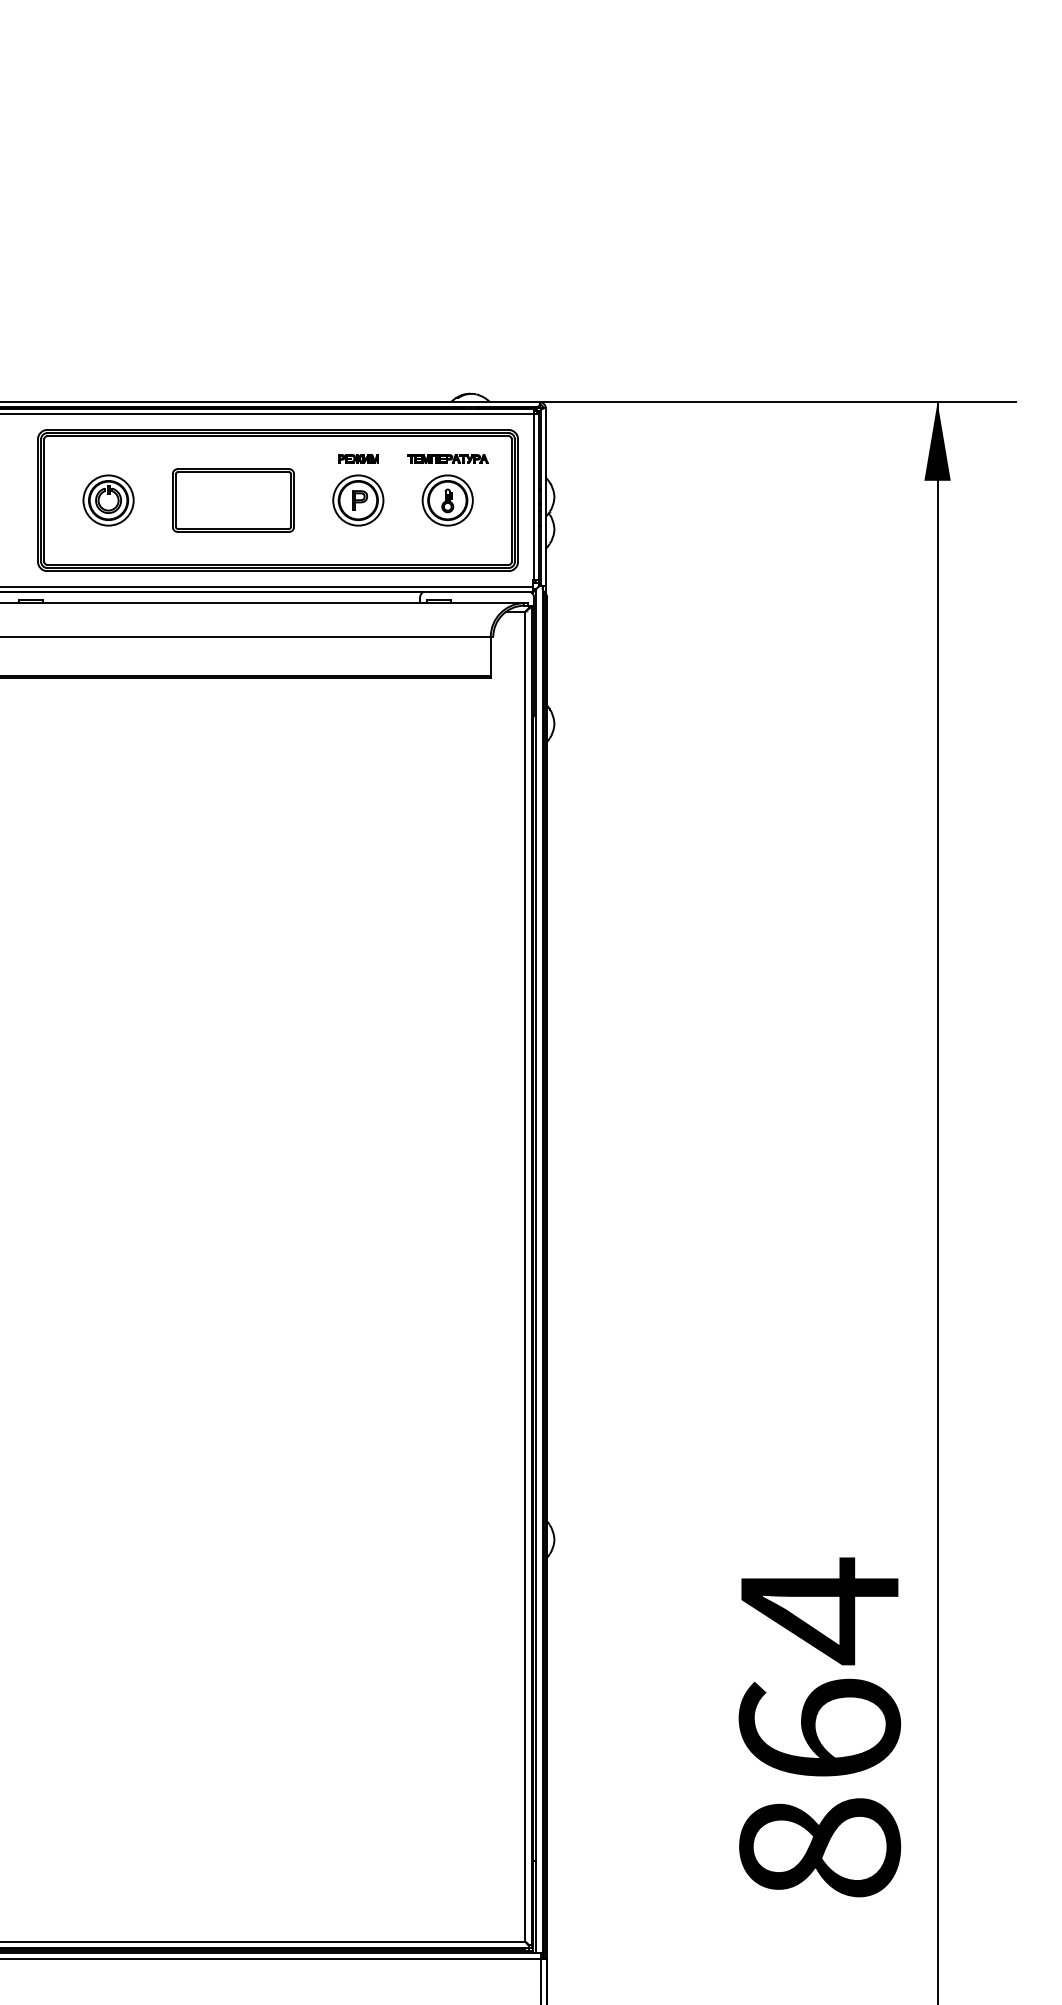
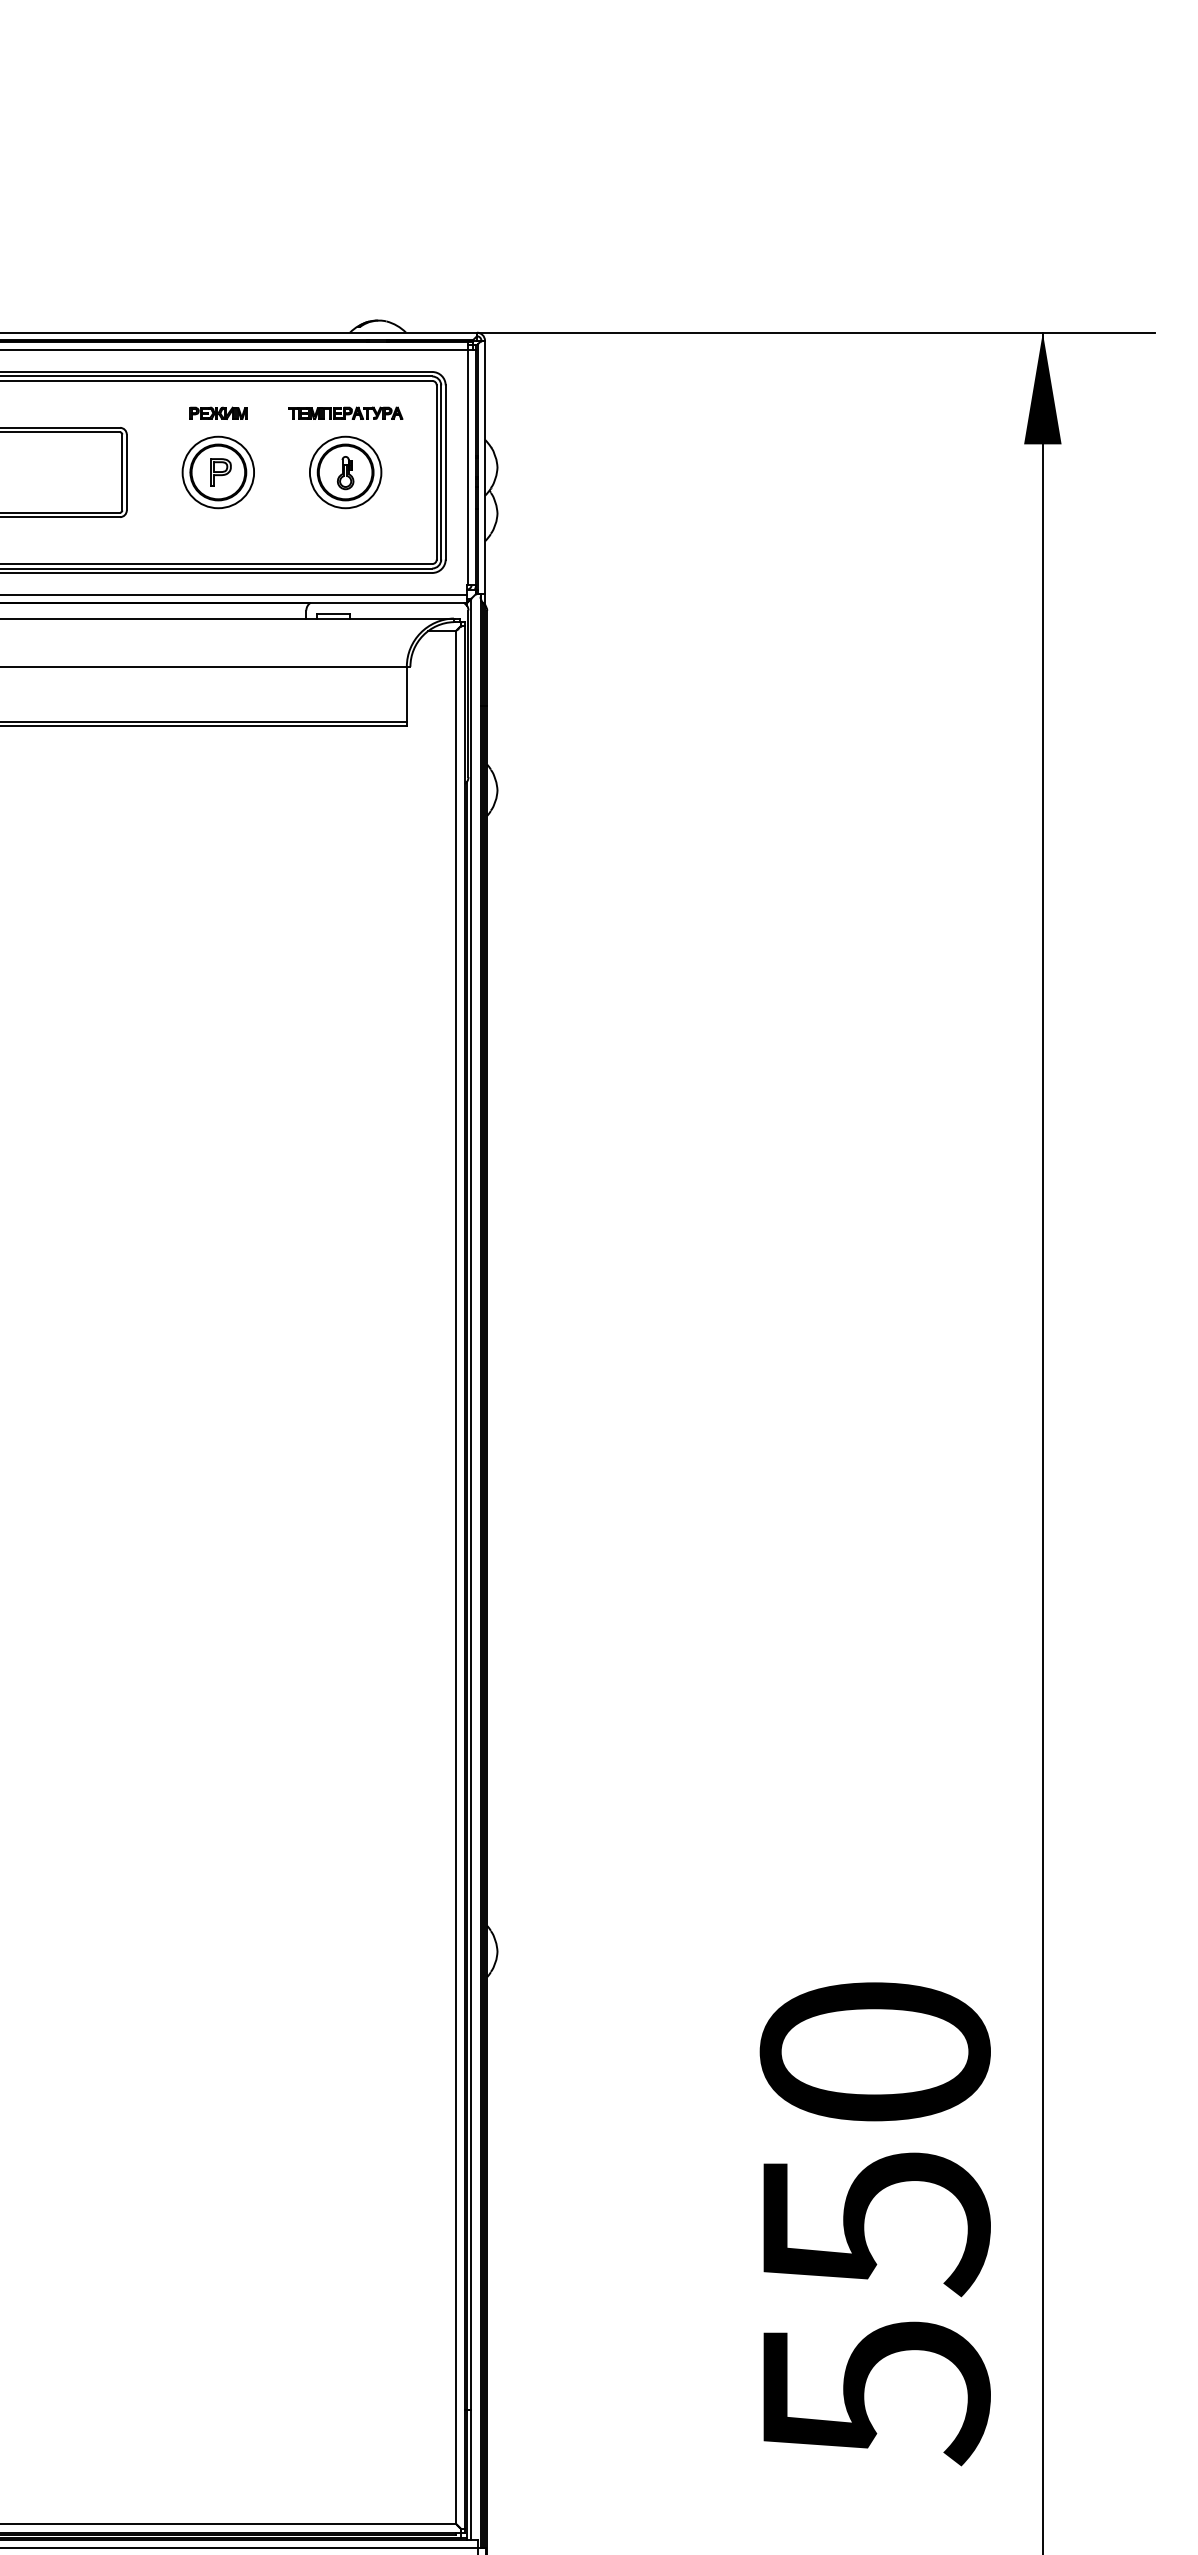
text: (819, 1729) -> (874, 2221), 864 -> 550

